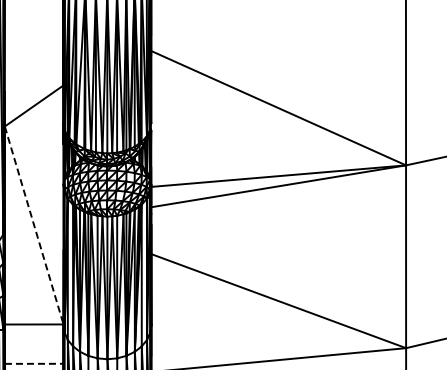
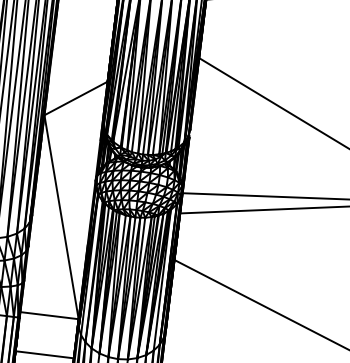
line: (34, 225) -> (61, 217), dashed -> solid
line: (34, 363) -> (45, 354), dashed -> solid

